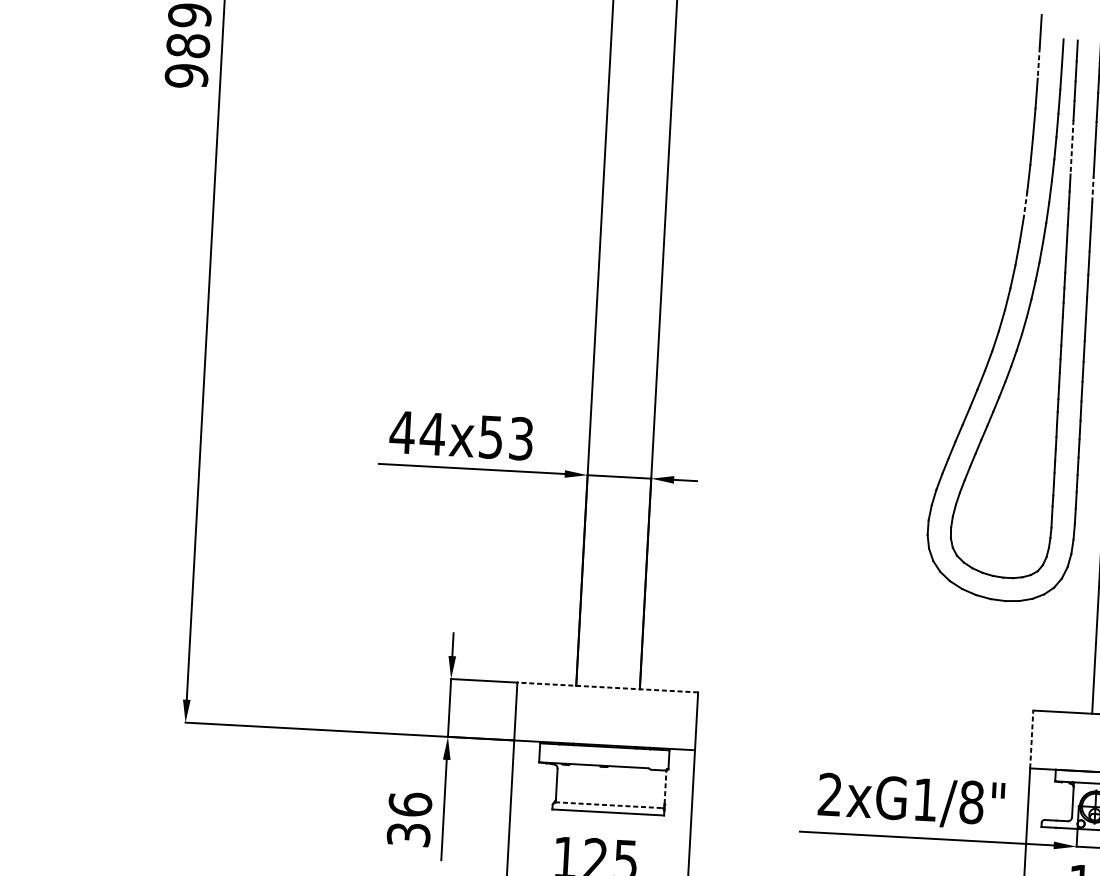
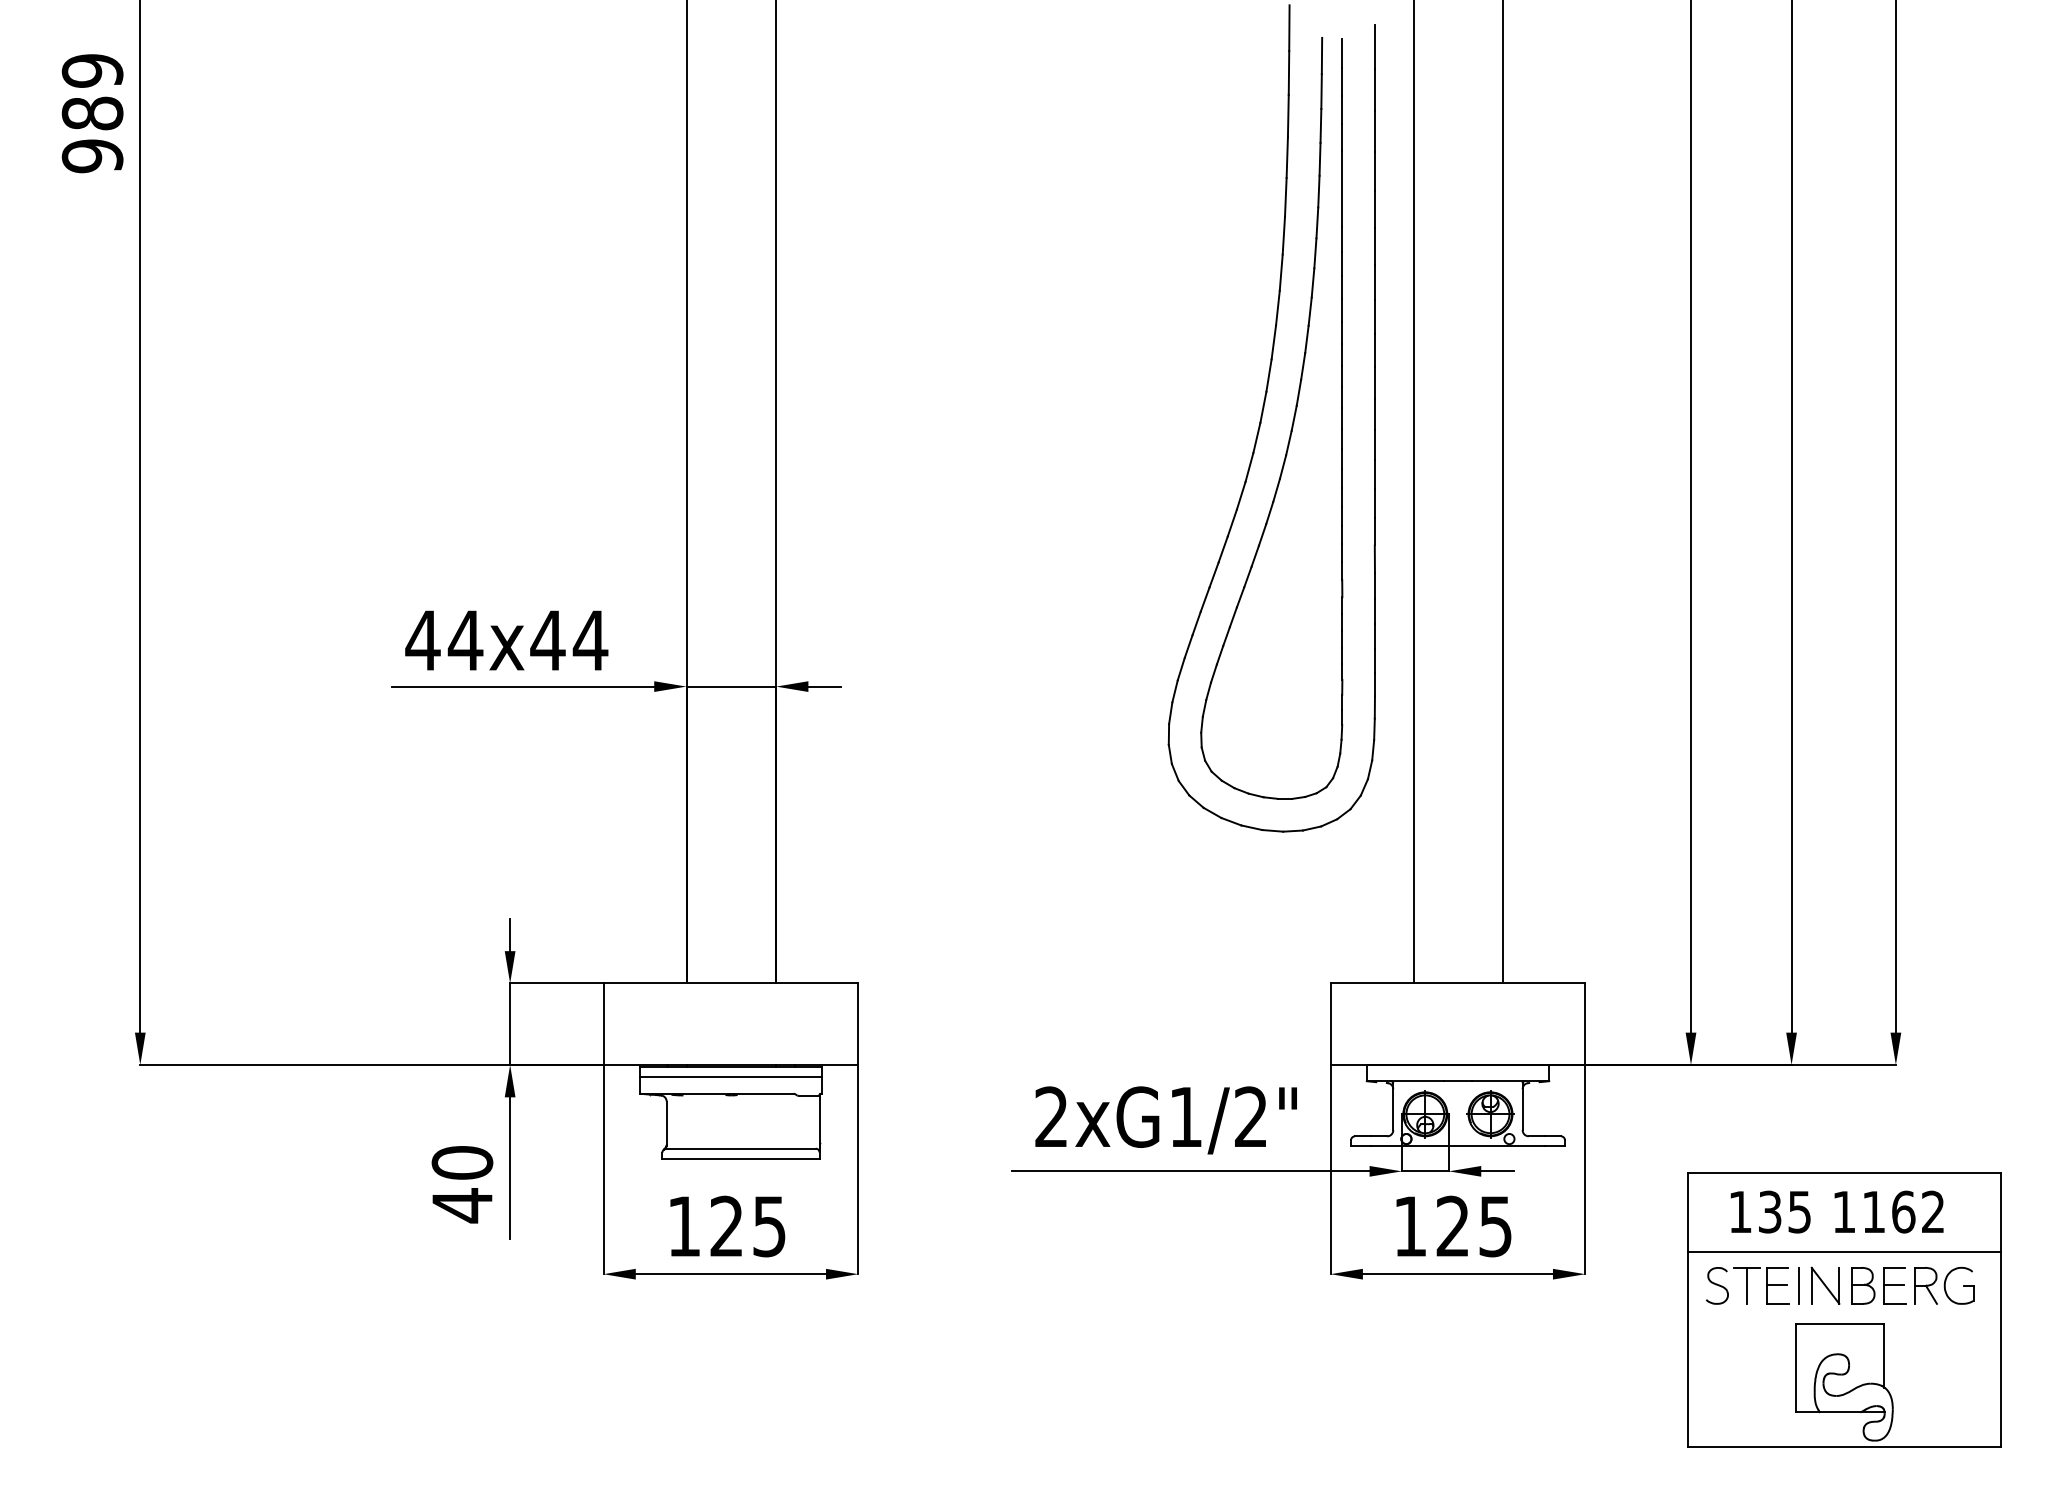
line: (1038, 63) -> (1288, 73), dashed -> solid
line: (1072, 147) -> (1342, 189), dashed -> solid
line: (1092, 189) -> (1374, 246), dashed -> solid
line: (1025, 204) -> (1281, 273), dashed -> solid
text: (506, 437) -> (569, 640), 44x53 -> 44x44
line: (607, 687) -> (730, 983), dashed -> solid
line: (1031, 739) -> (1330, 1024), dashed -> solid
line: (604, 754) -> (731, 1077), added
line: (665, 786) -> (819, 1118), dashed -> solid
text: (972, 801) -> (1251, 1116), 2xG1/8" -> 2xG1/2"
line: (608, 805) -> (740, 1148), dashed -> solid
text: (409, 819) -> (462, 1184), 36 -> 40

